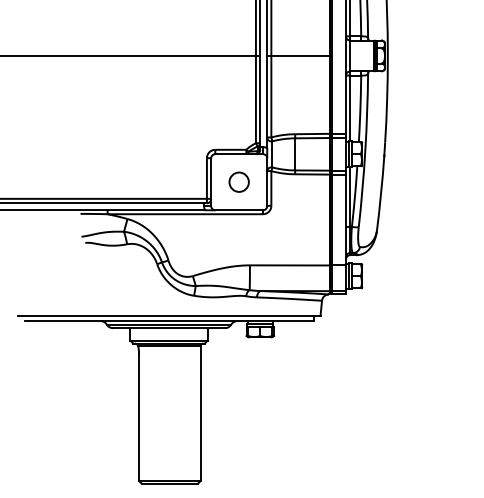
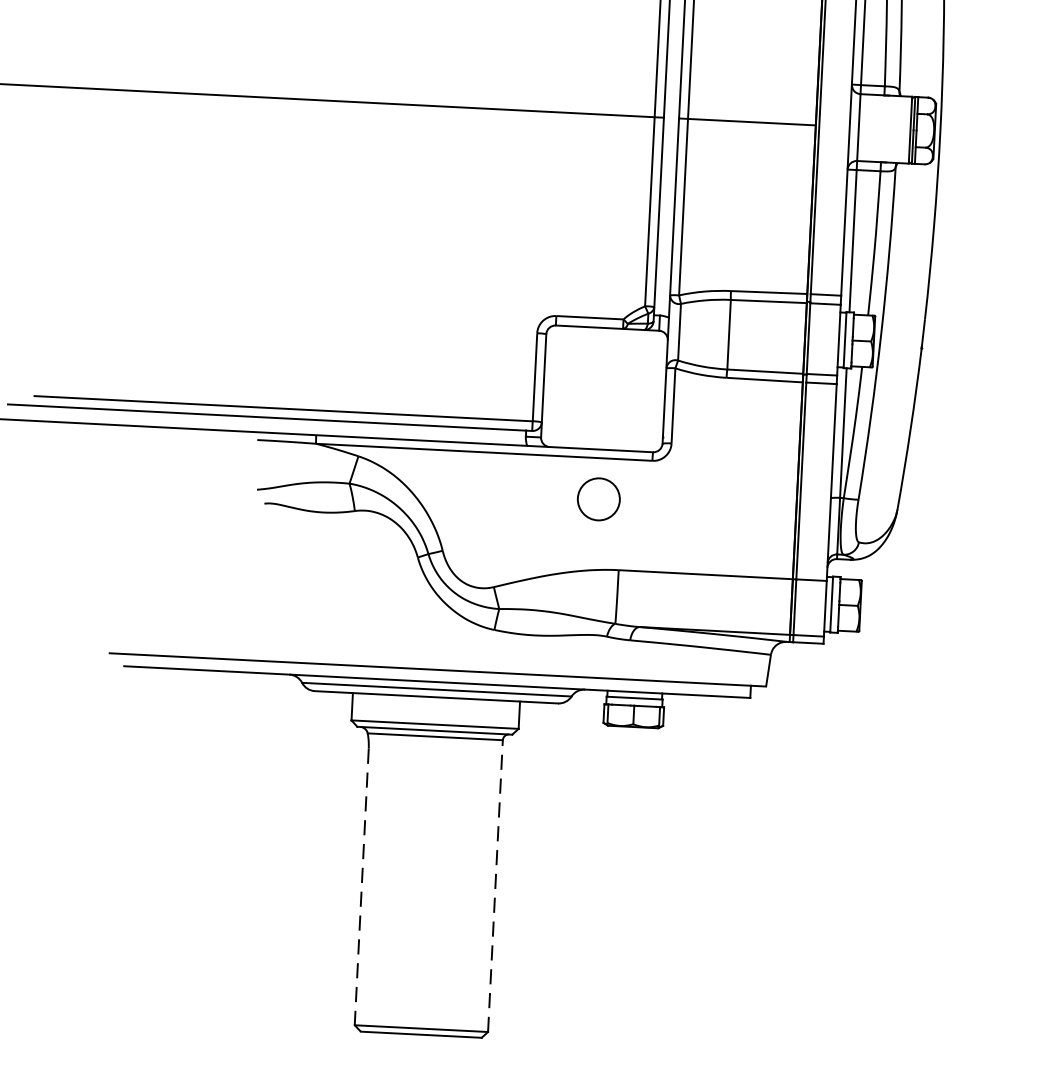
circle: (238, 181) -> (597, 497), moved
line: (200, 413) -> (495, 885), solid -> dashed
line: (139, 417) -> (362, 887), solid -> dashed

